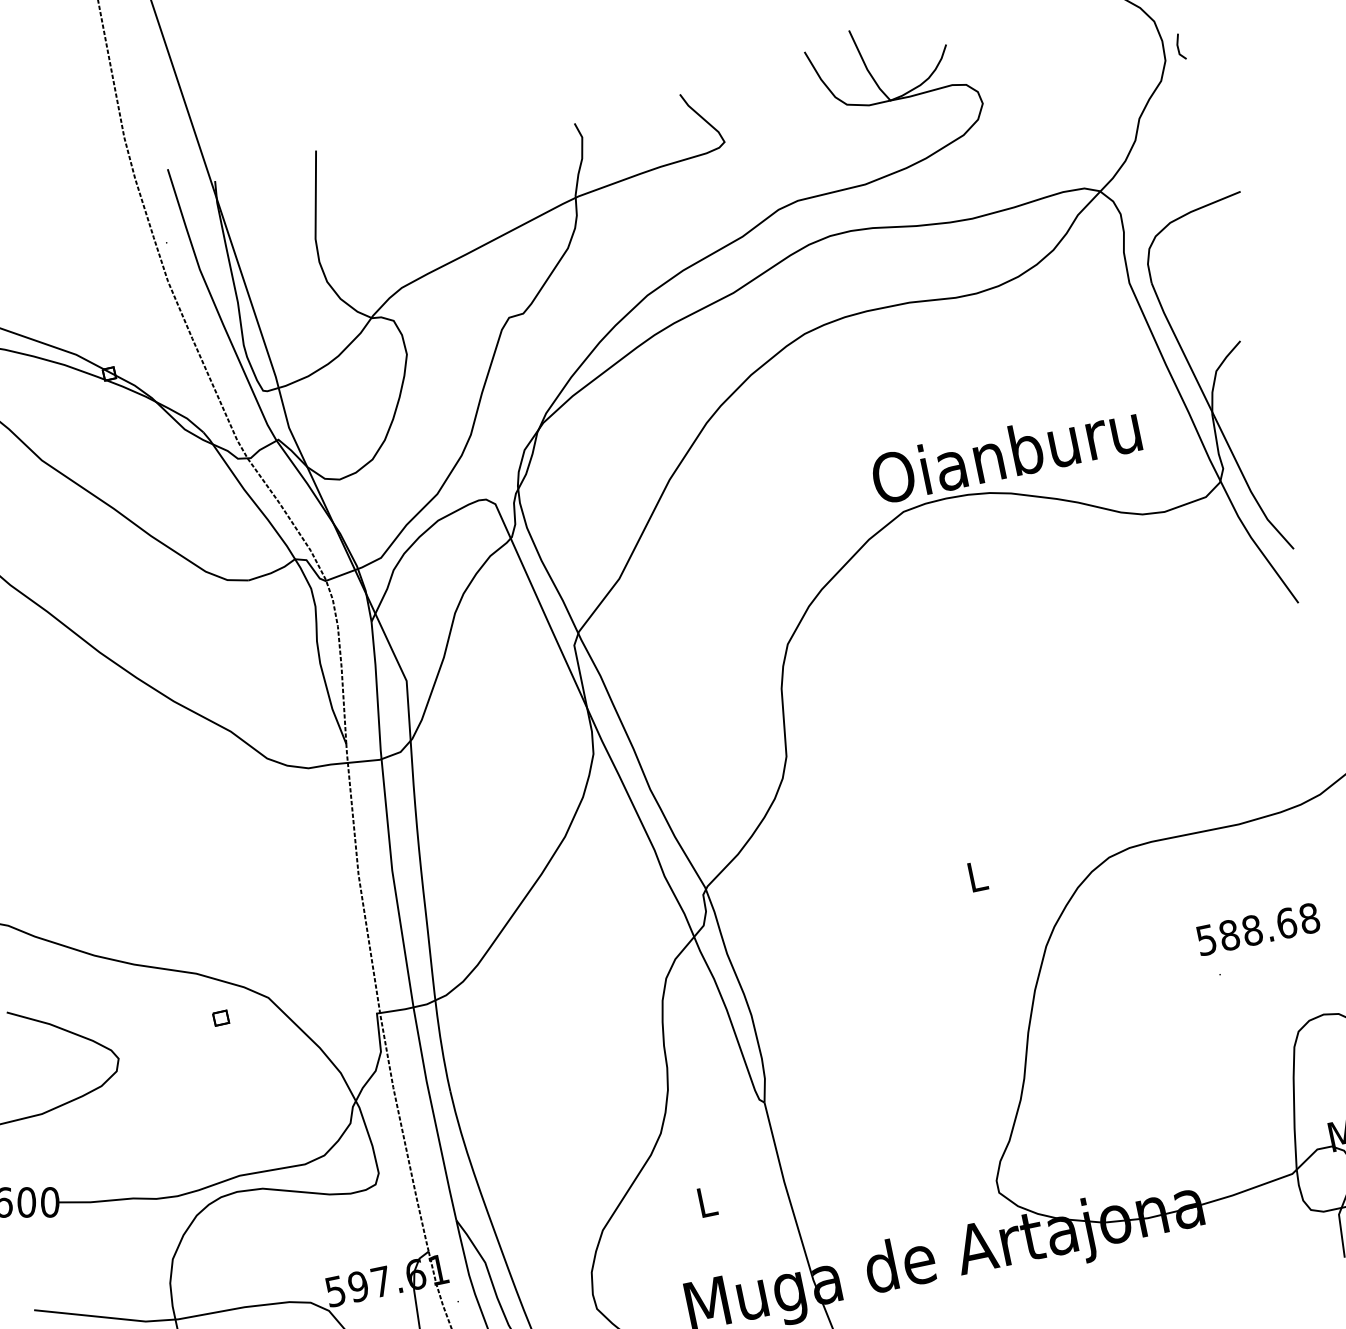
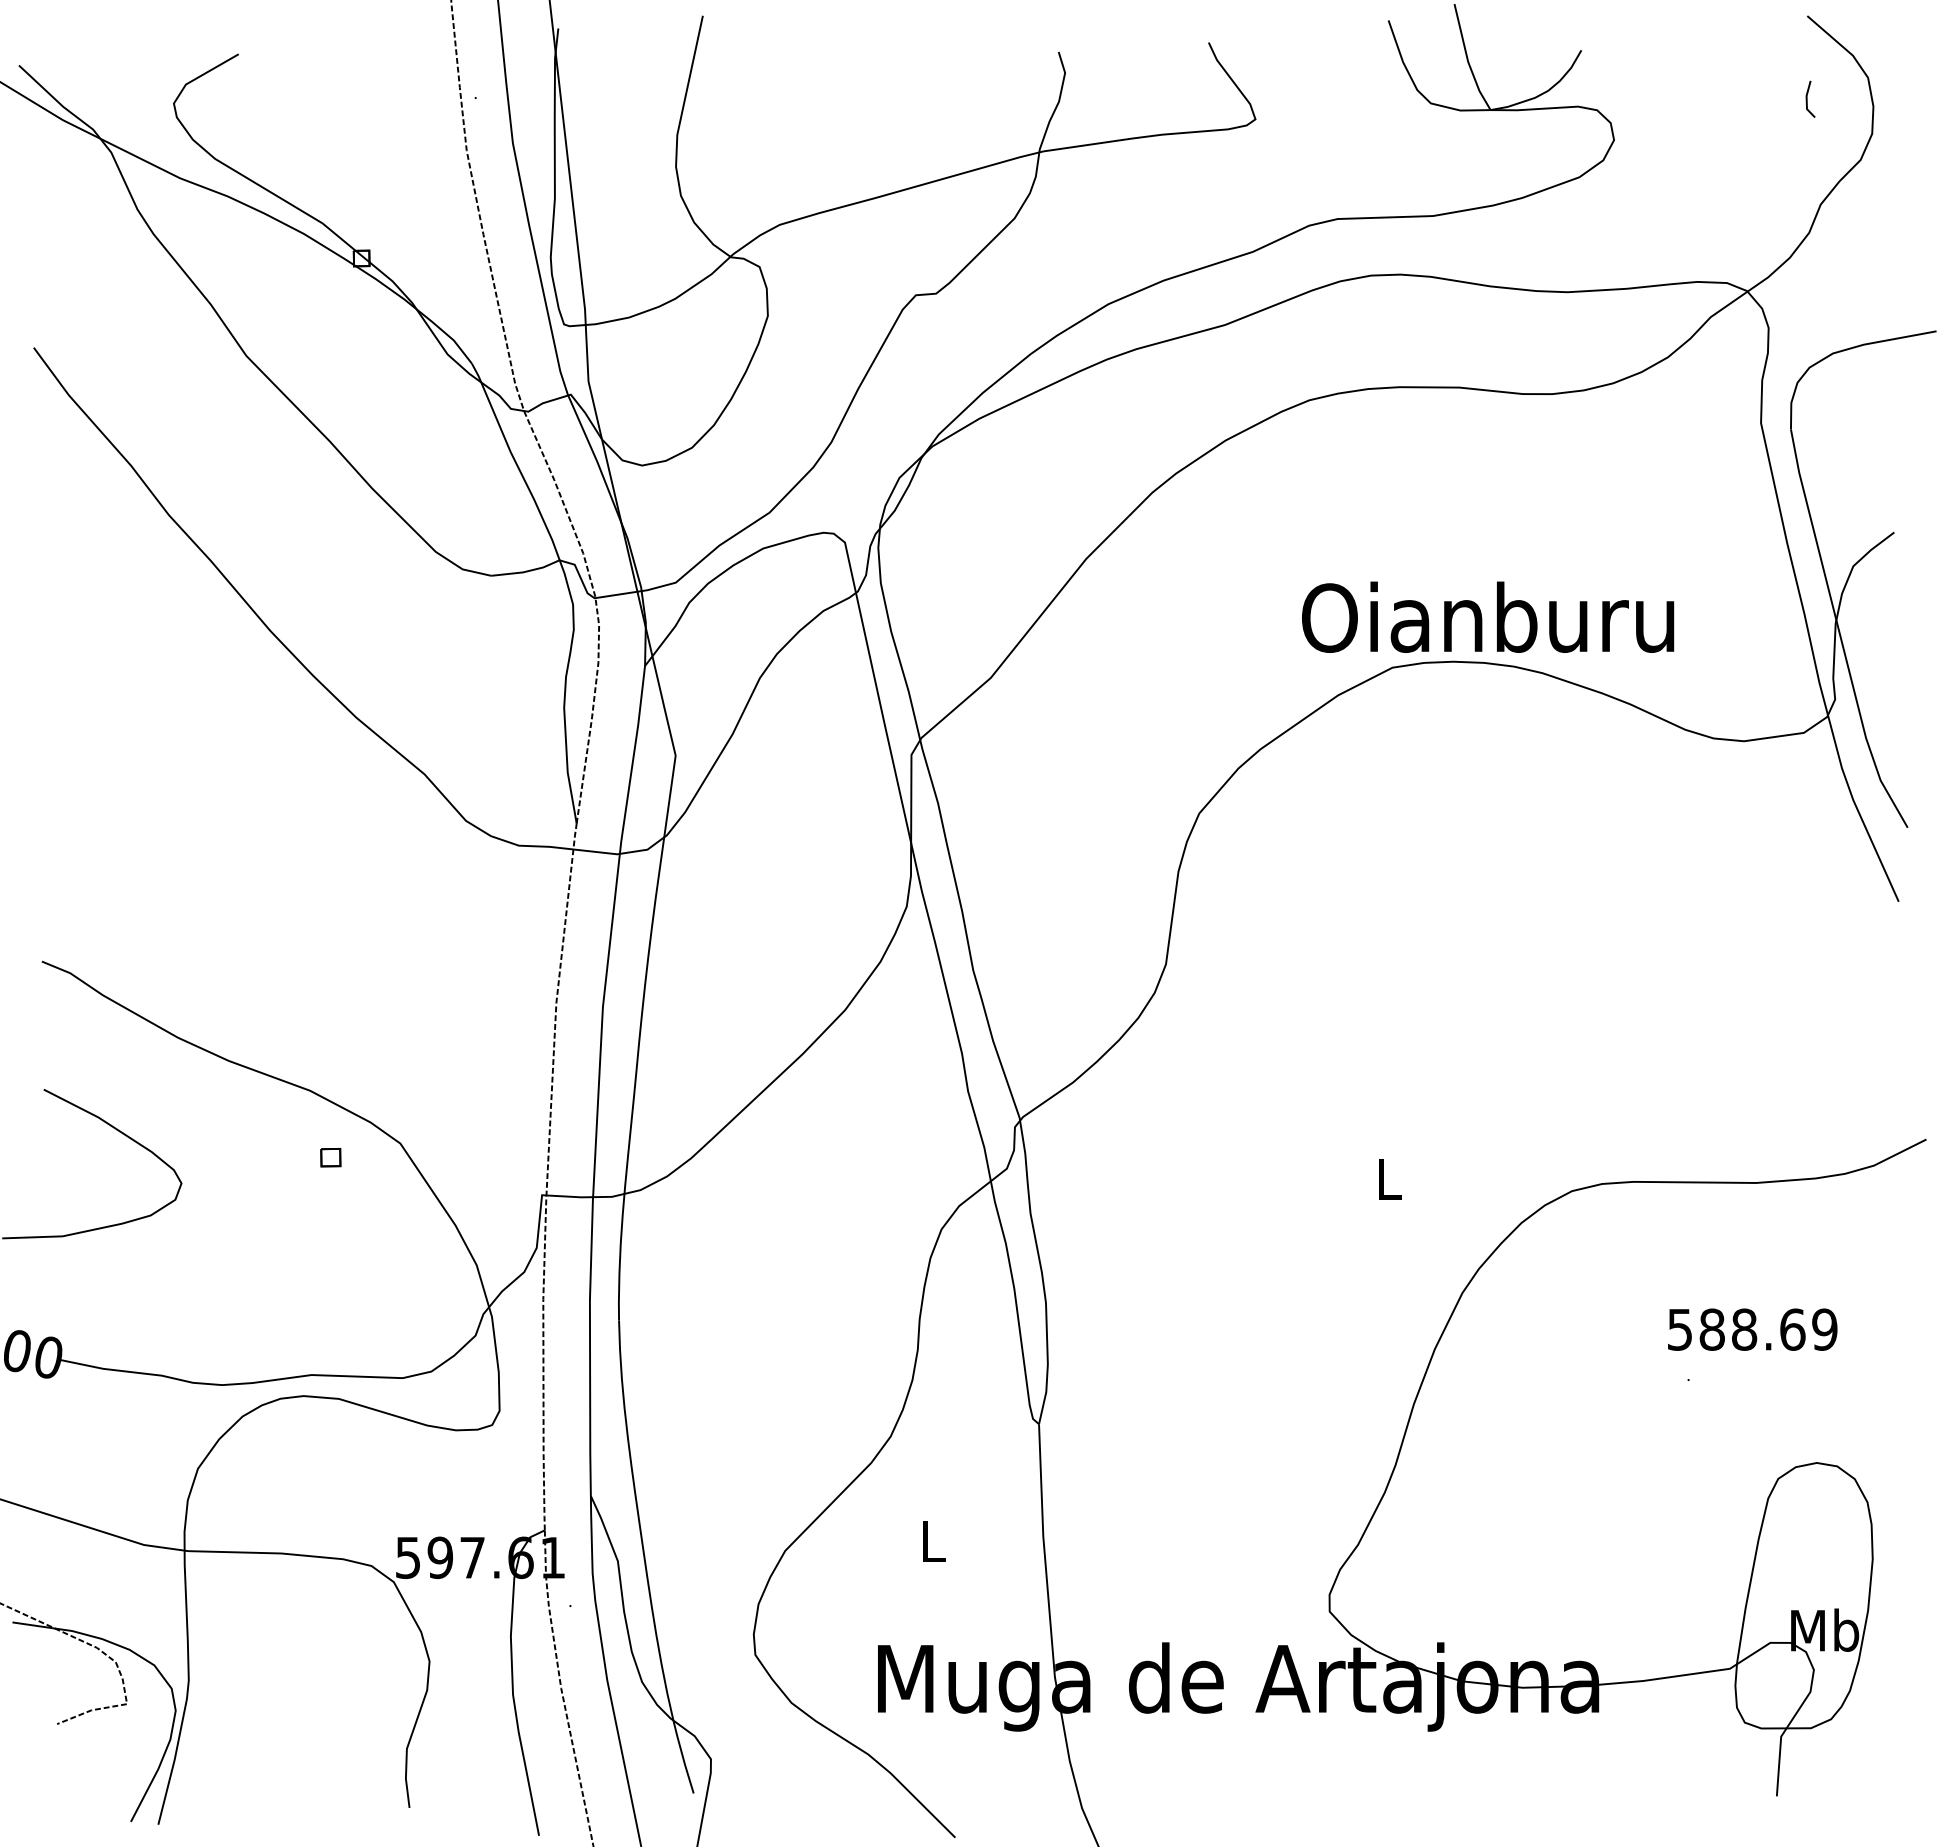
line: (1178, 46) -> (1807, 98), moved
text: (1006, 452) -> (1488, 616), moved
text: (1309, 918) -> (1824, 1329), 588.68 -> 588.69

